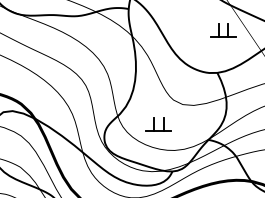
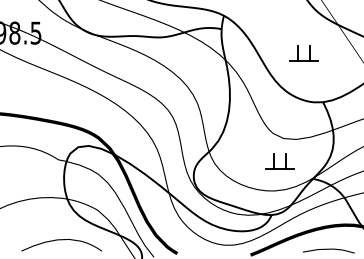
part: (222, 30) -> (303, 53), moved
part: (158, 124) -> (279, 161), moved

